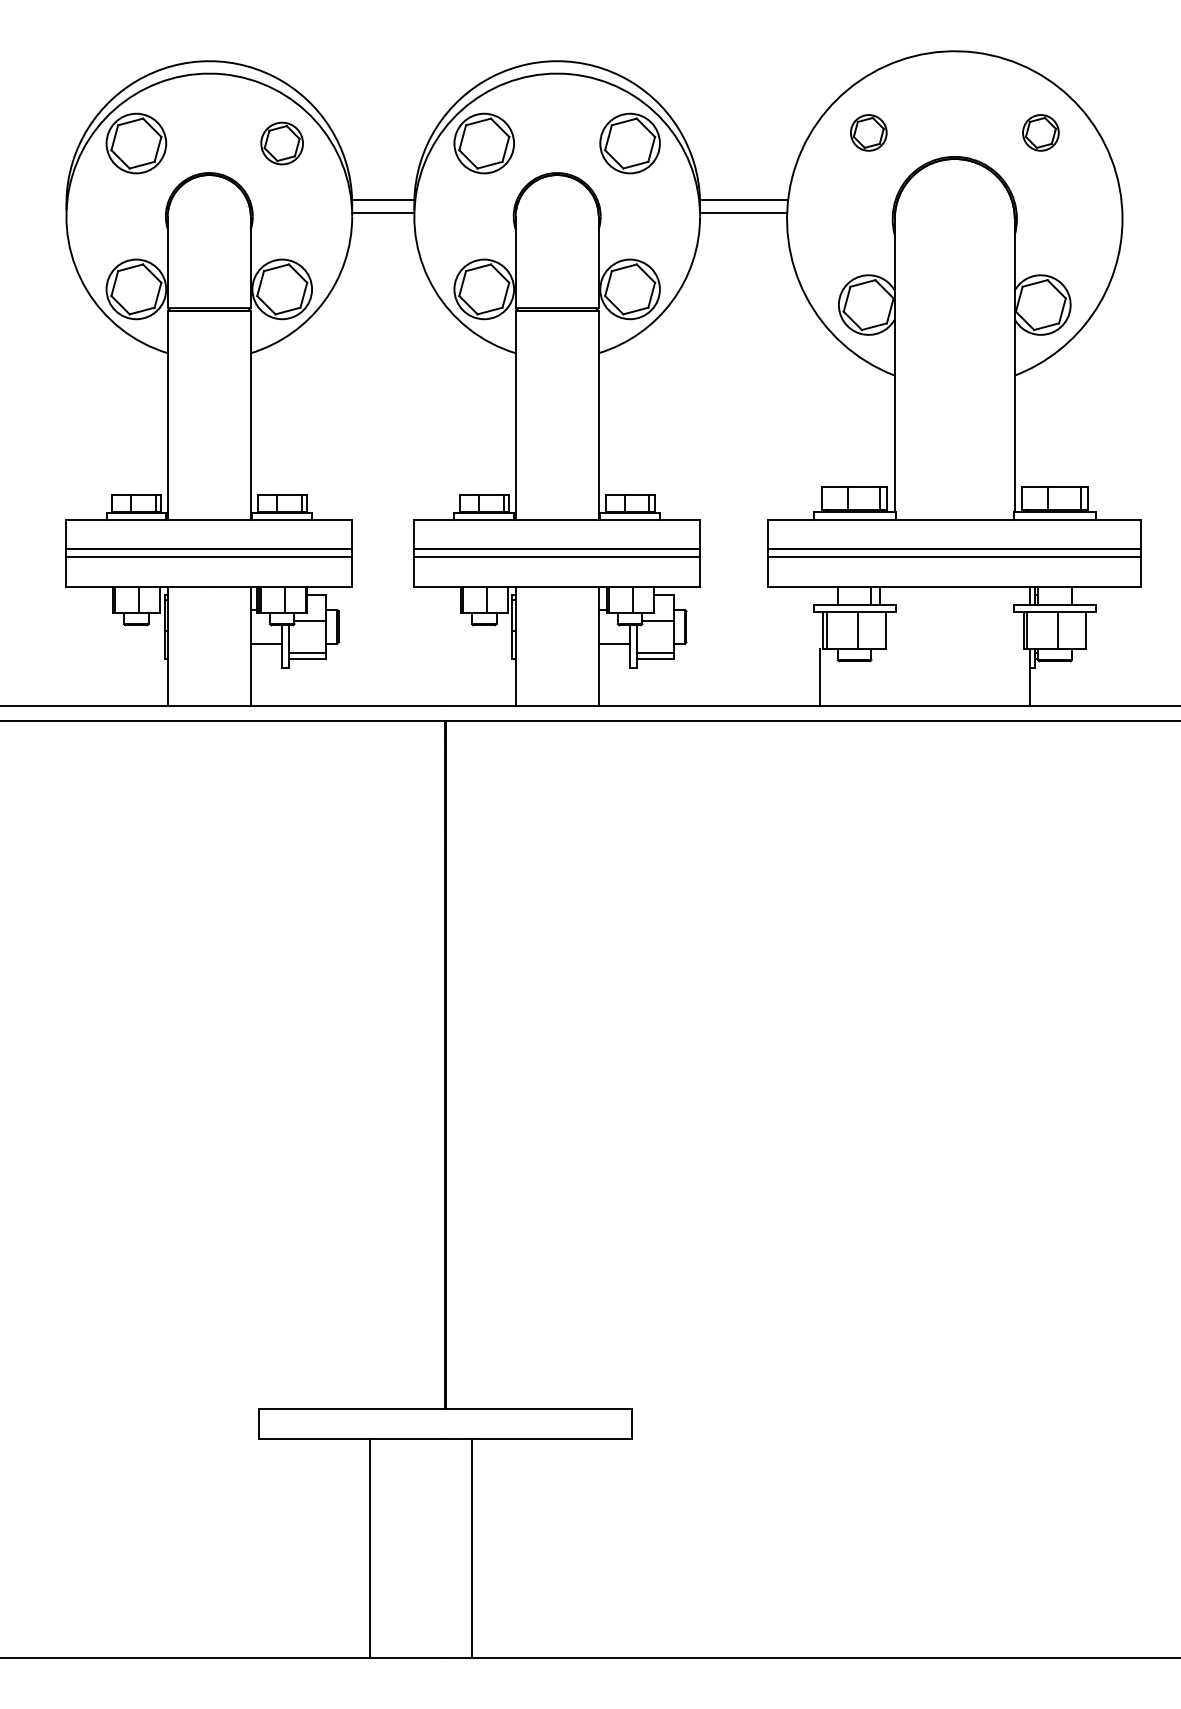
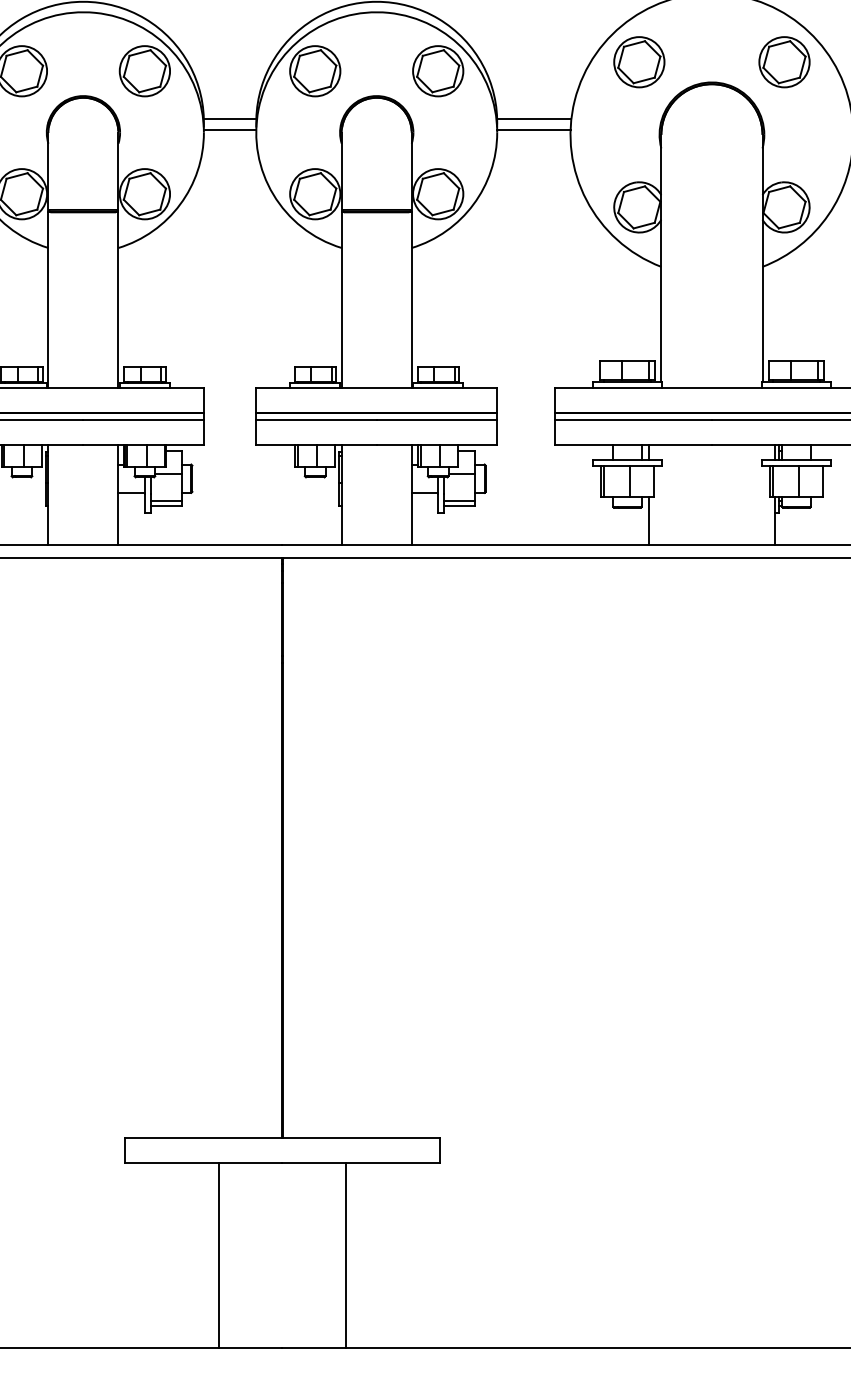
part: (868, 132) -> (639, 61), size x1.67
part: (1040, 132) -> (784, 61), size x1.67
part: (281, 143) -> (144, 71), size x1.43
line: (819, 677) -> (648, 521), moved
line: (472, 1548) -> (345, 1255), moved

